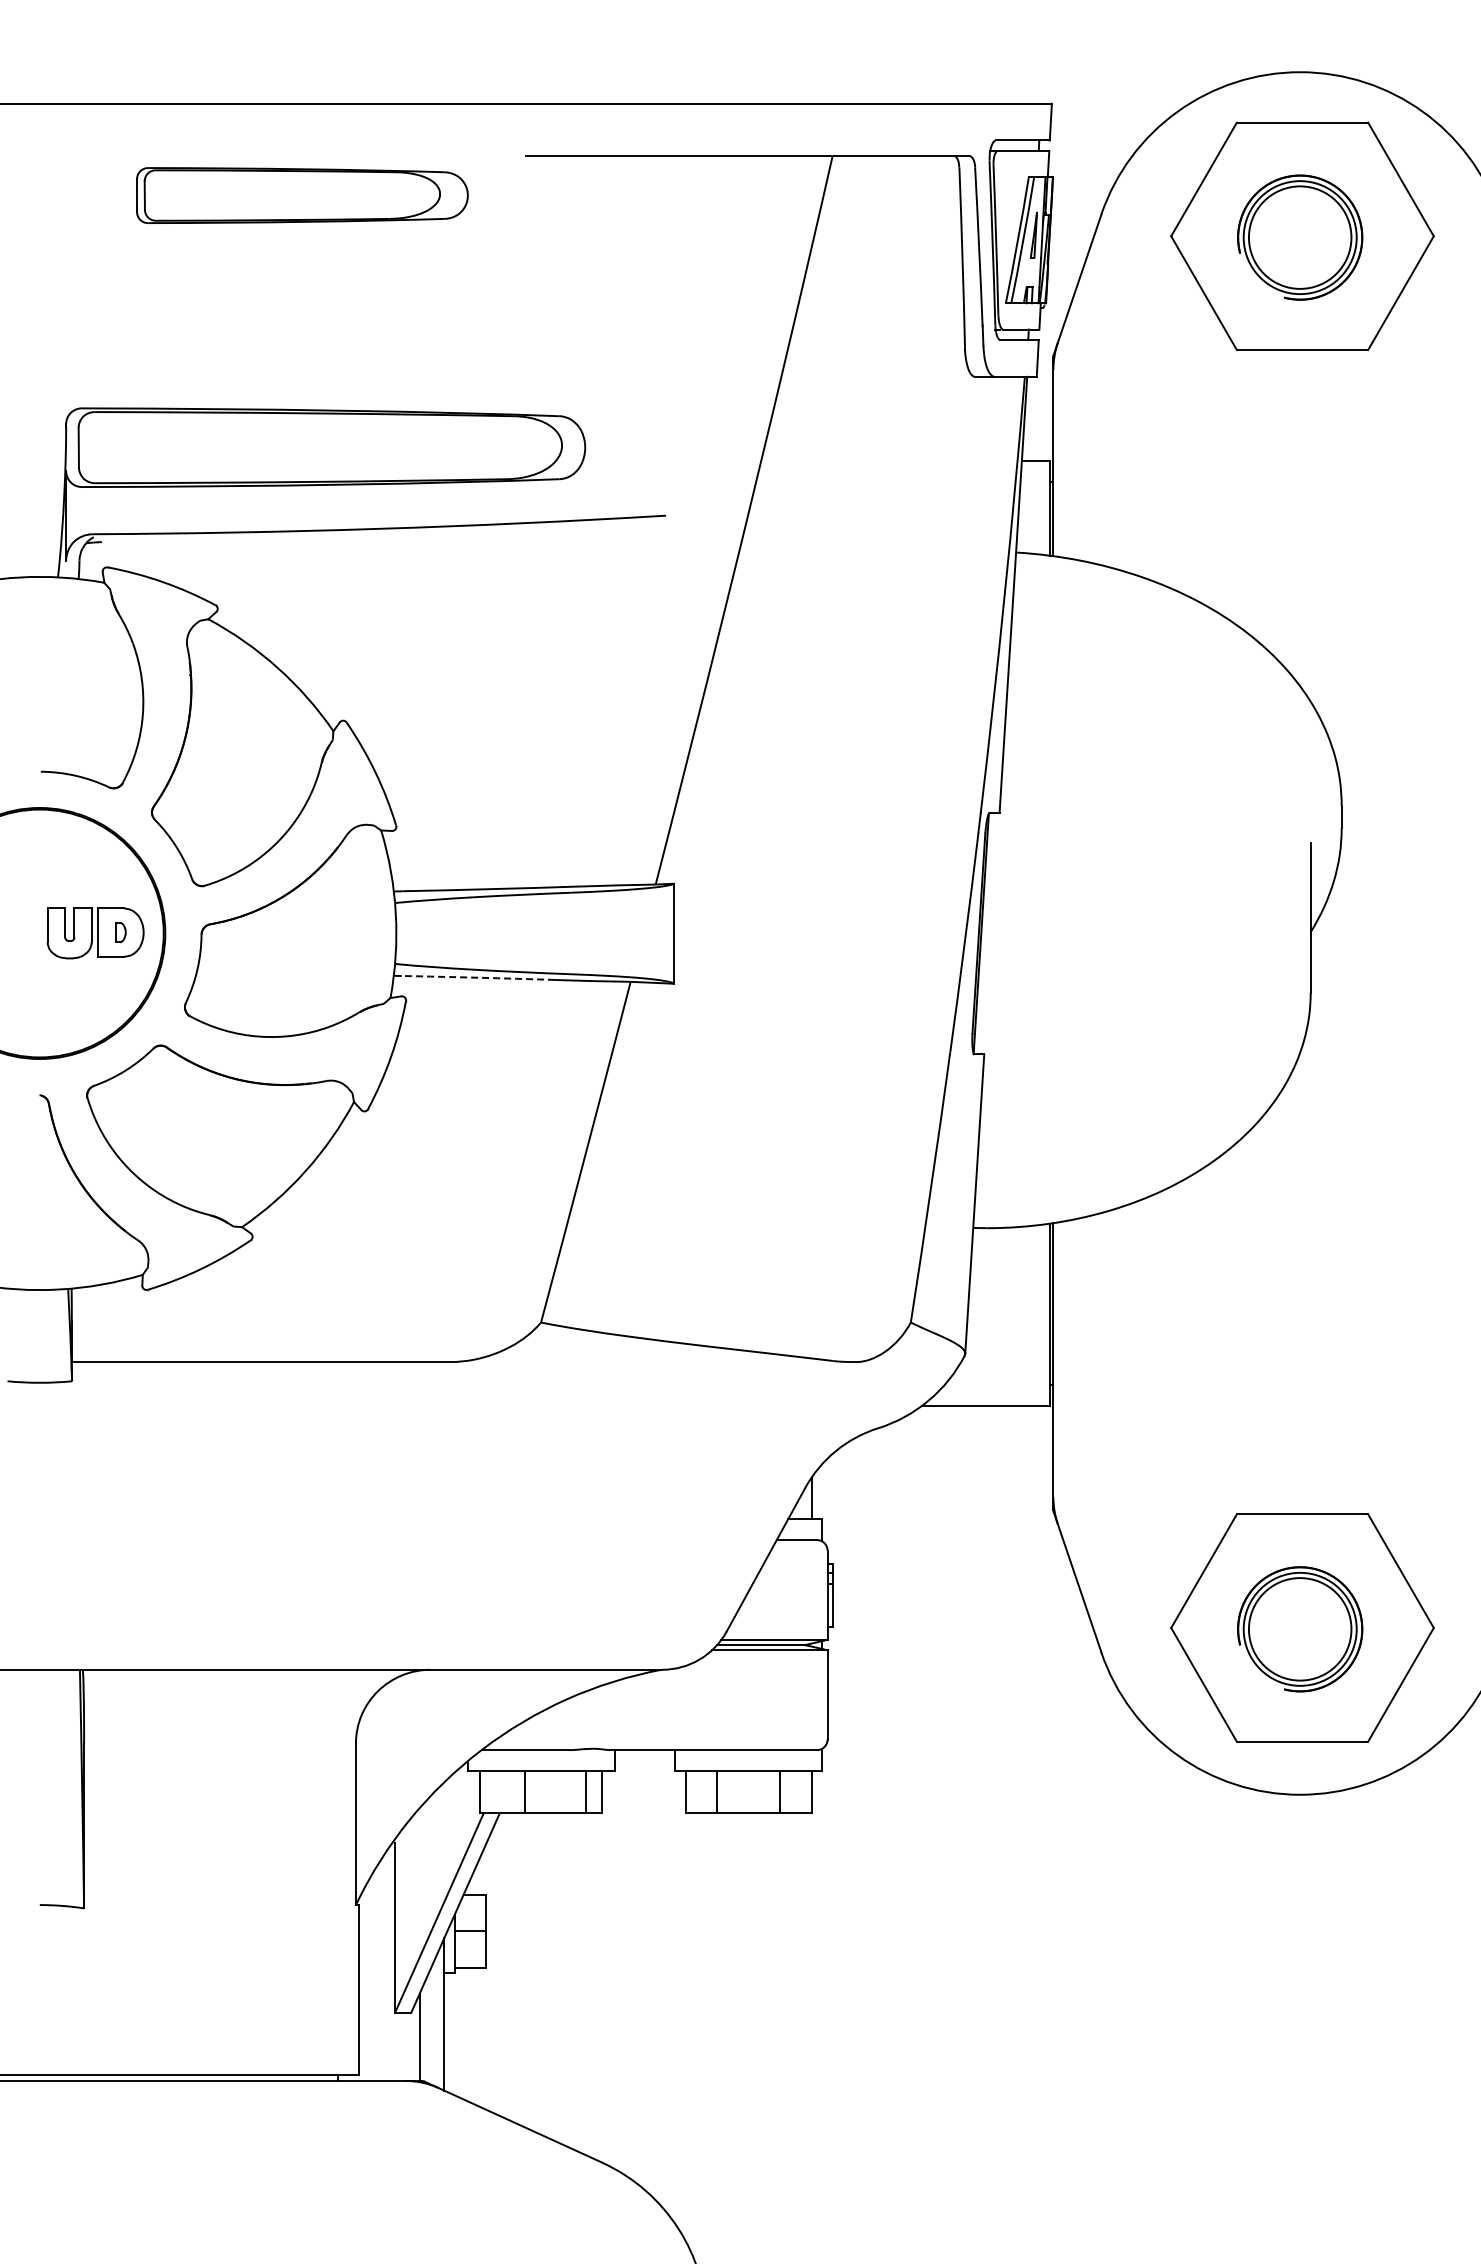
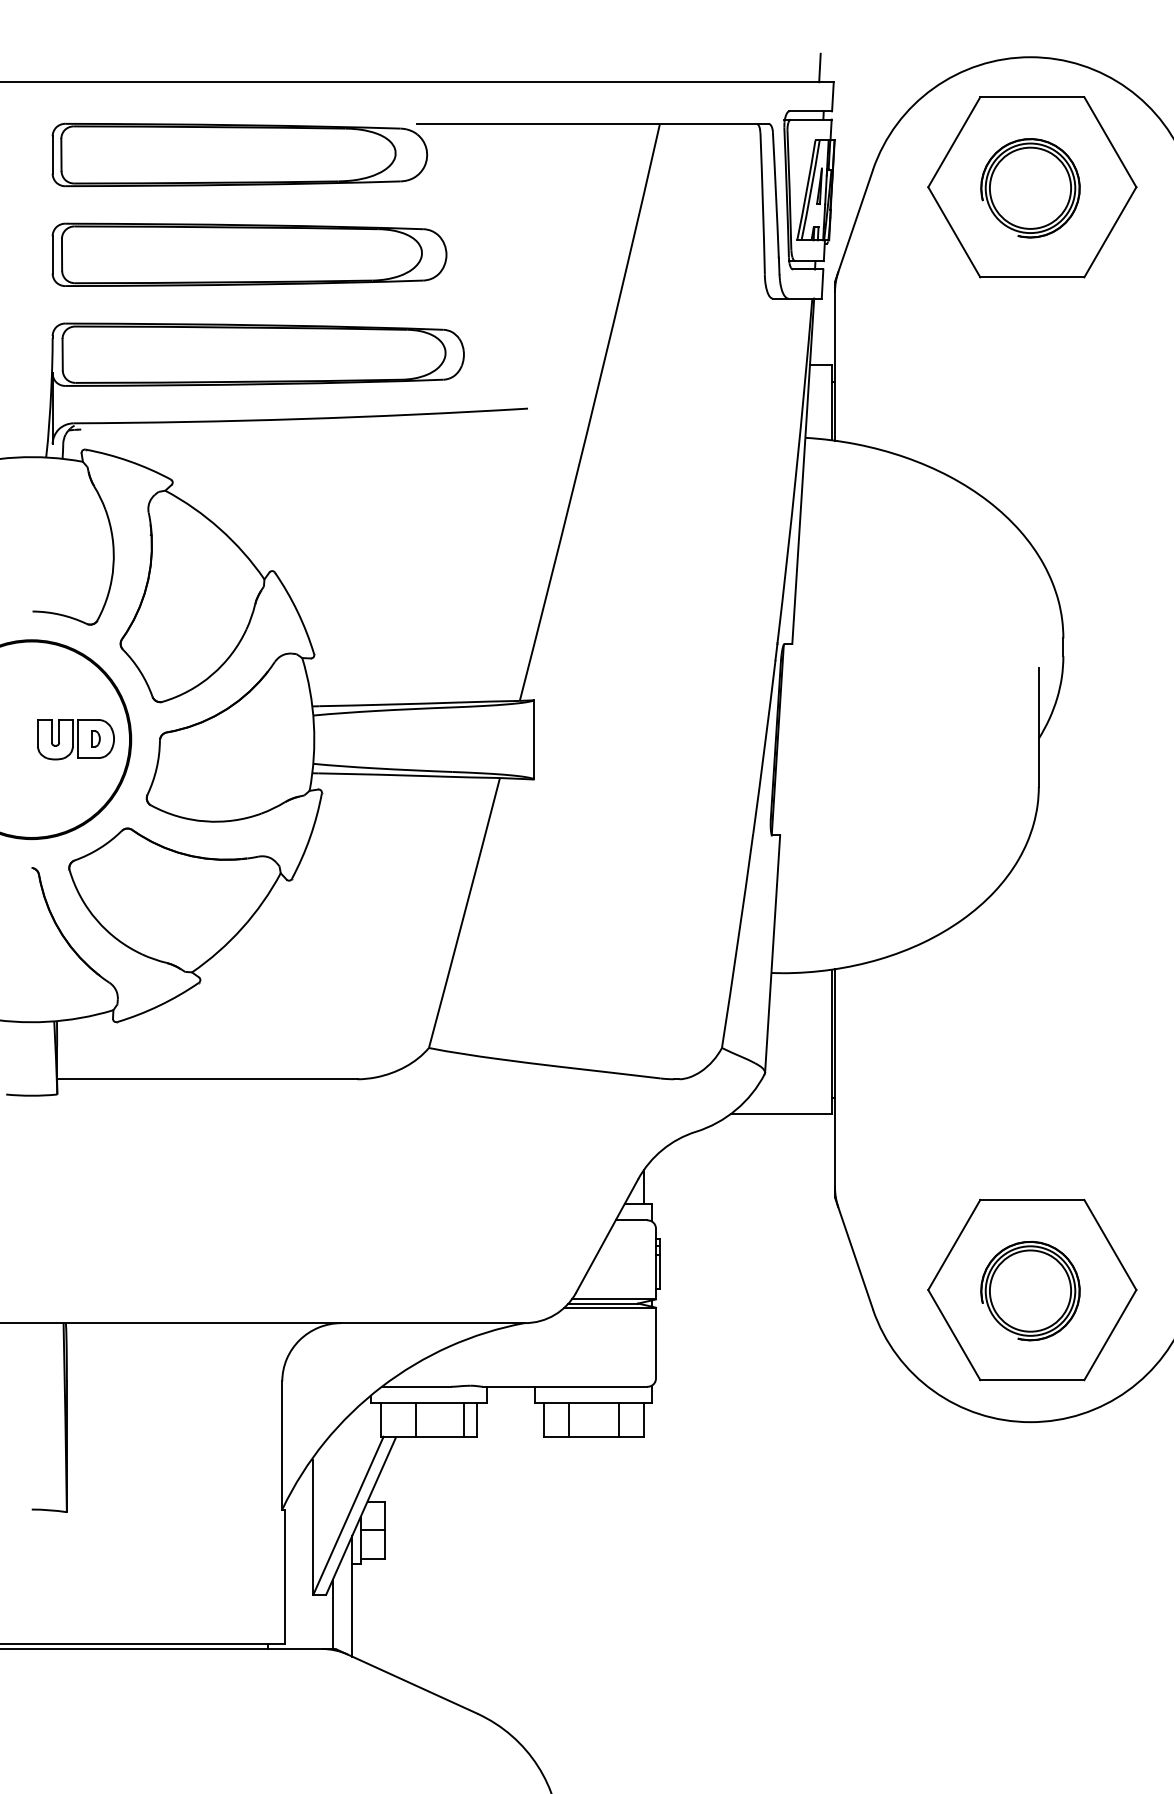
line: (1034, 85) -> (819, 67), added
part: (302, 195) -> (239, 154), size x1.43
part: (314, 321) -> (249, 254), added
arc: (478, 977) -> (379, 774), dashed -> solid

